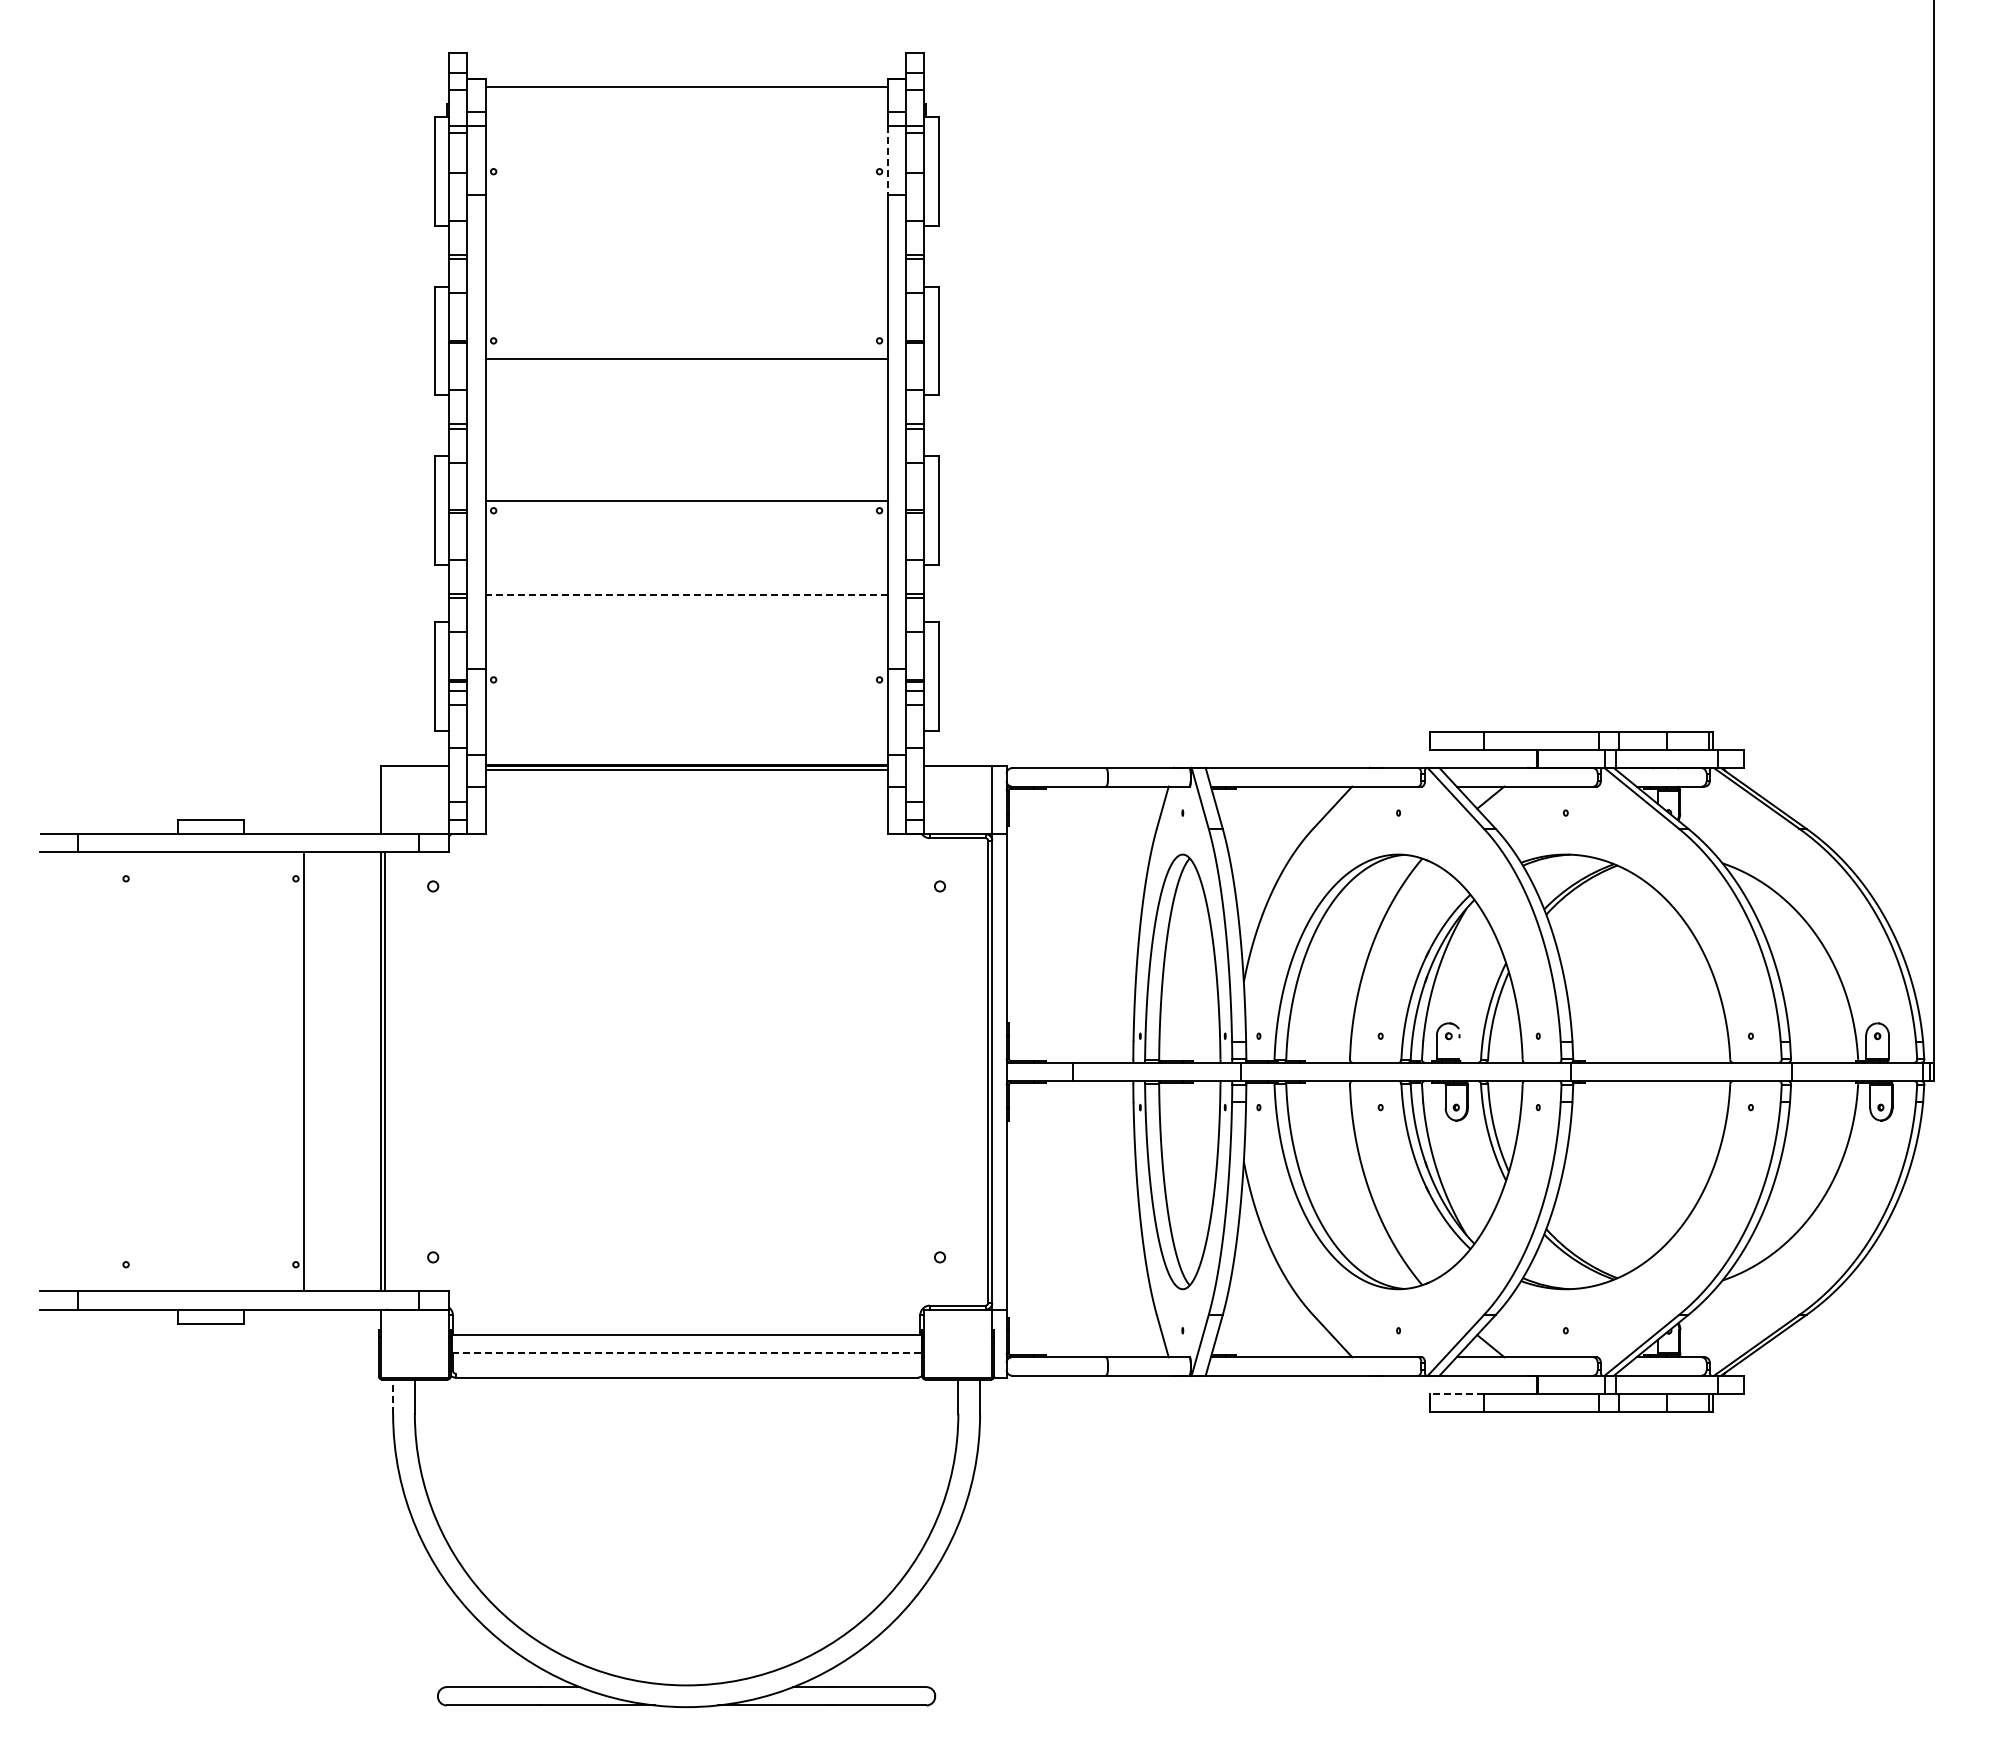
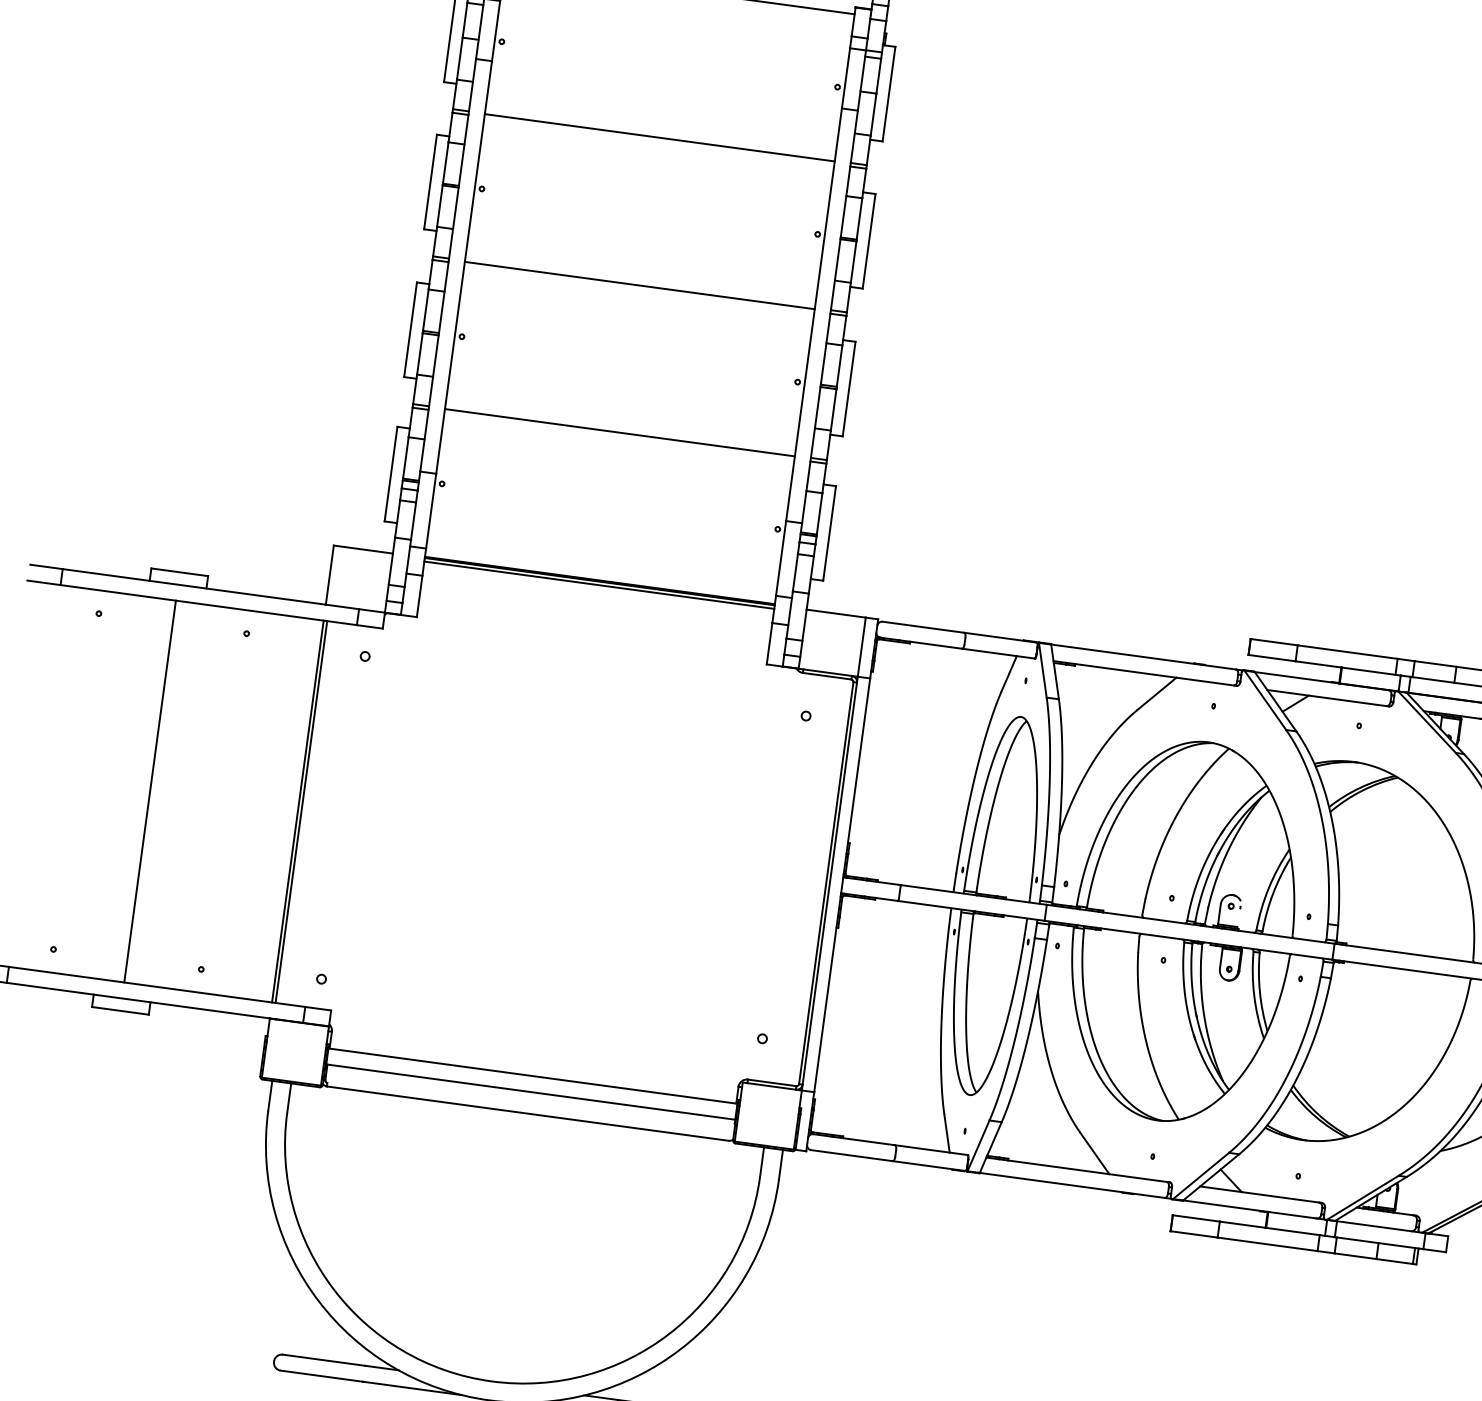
line: (887, 160) -> (845, 78), dashed -> solid
line: (686, 358) -> (659, 137), moved
line: (686, 500) -> (639, 285), moved
line: (686, 594) -> (619, 432), dashed -> solid
line: (304, 1071) -> (150, 791), moved
line: (687, 1352) -> (531, 1091), dashed -> solid
line: (1456, 1393) -> (1195, 1217), dashed -> solid
line: (393, 1396) -> (270, 1095), dashed -> solid

